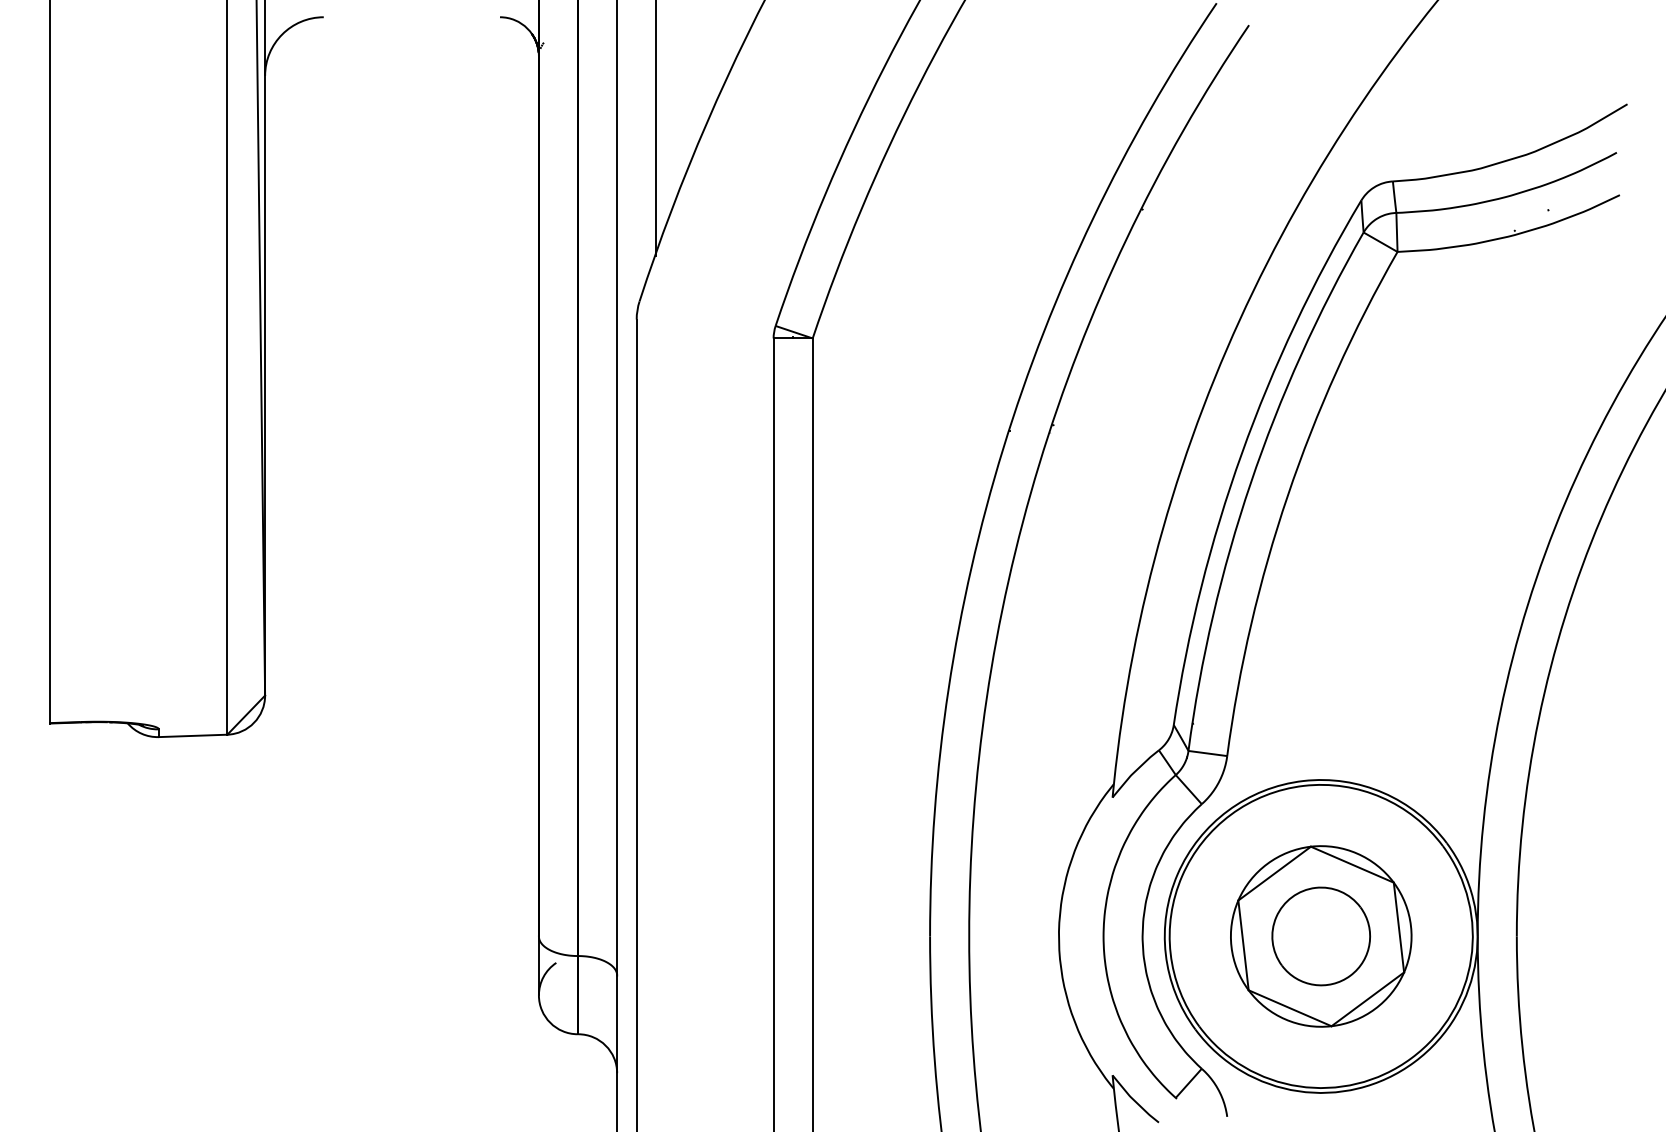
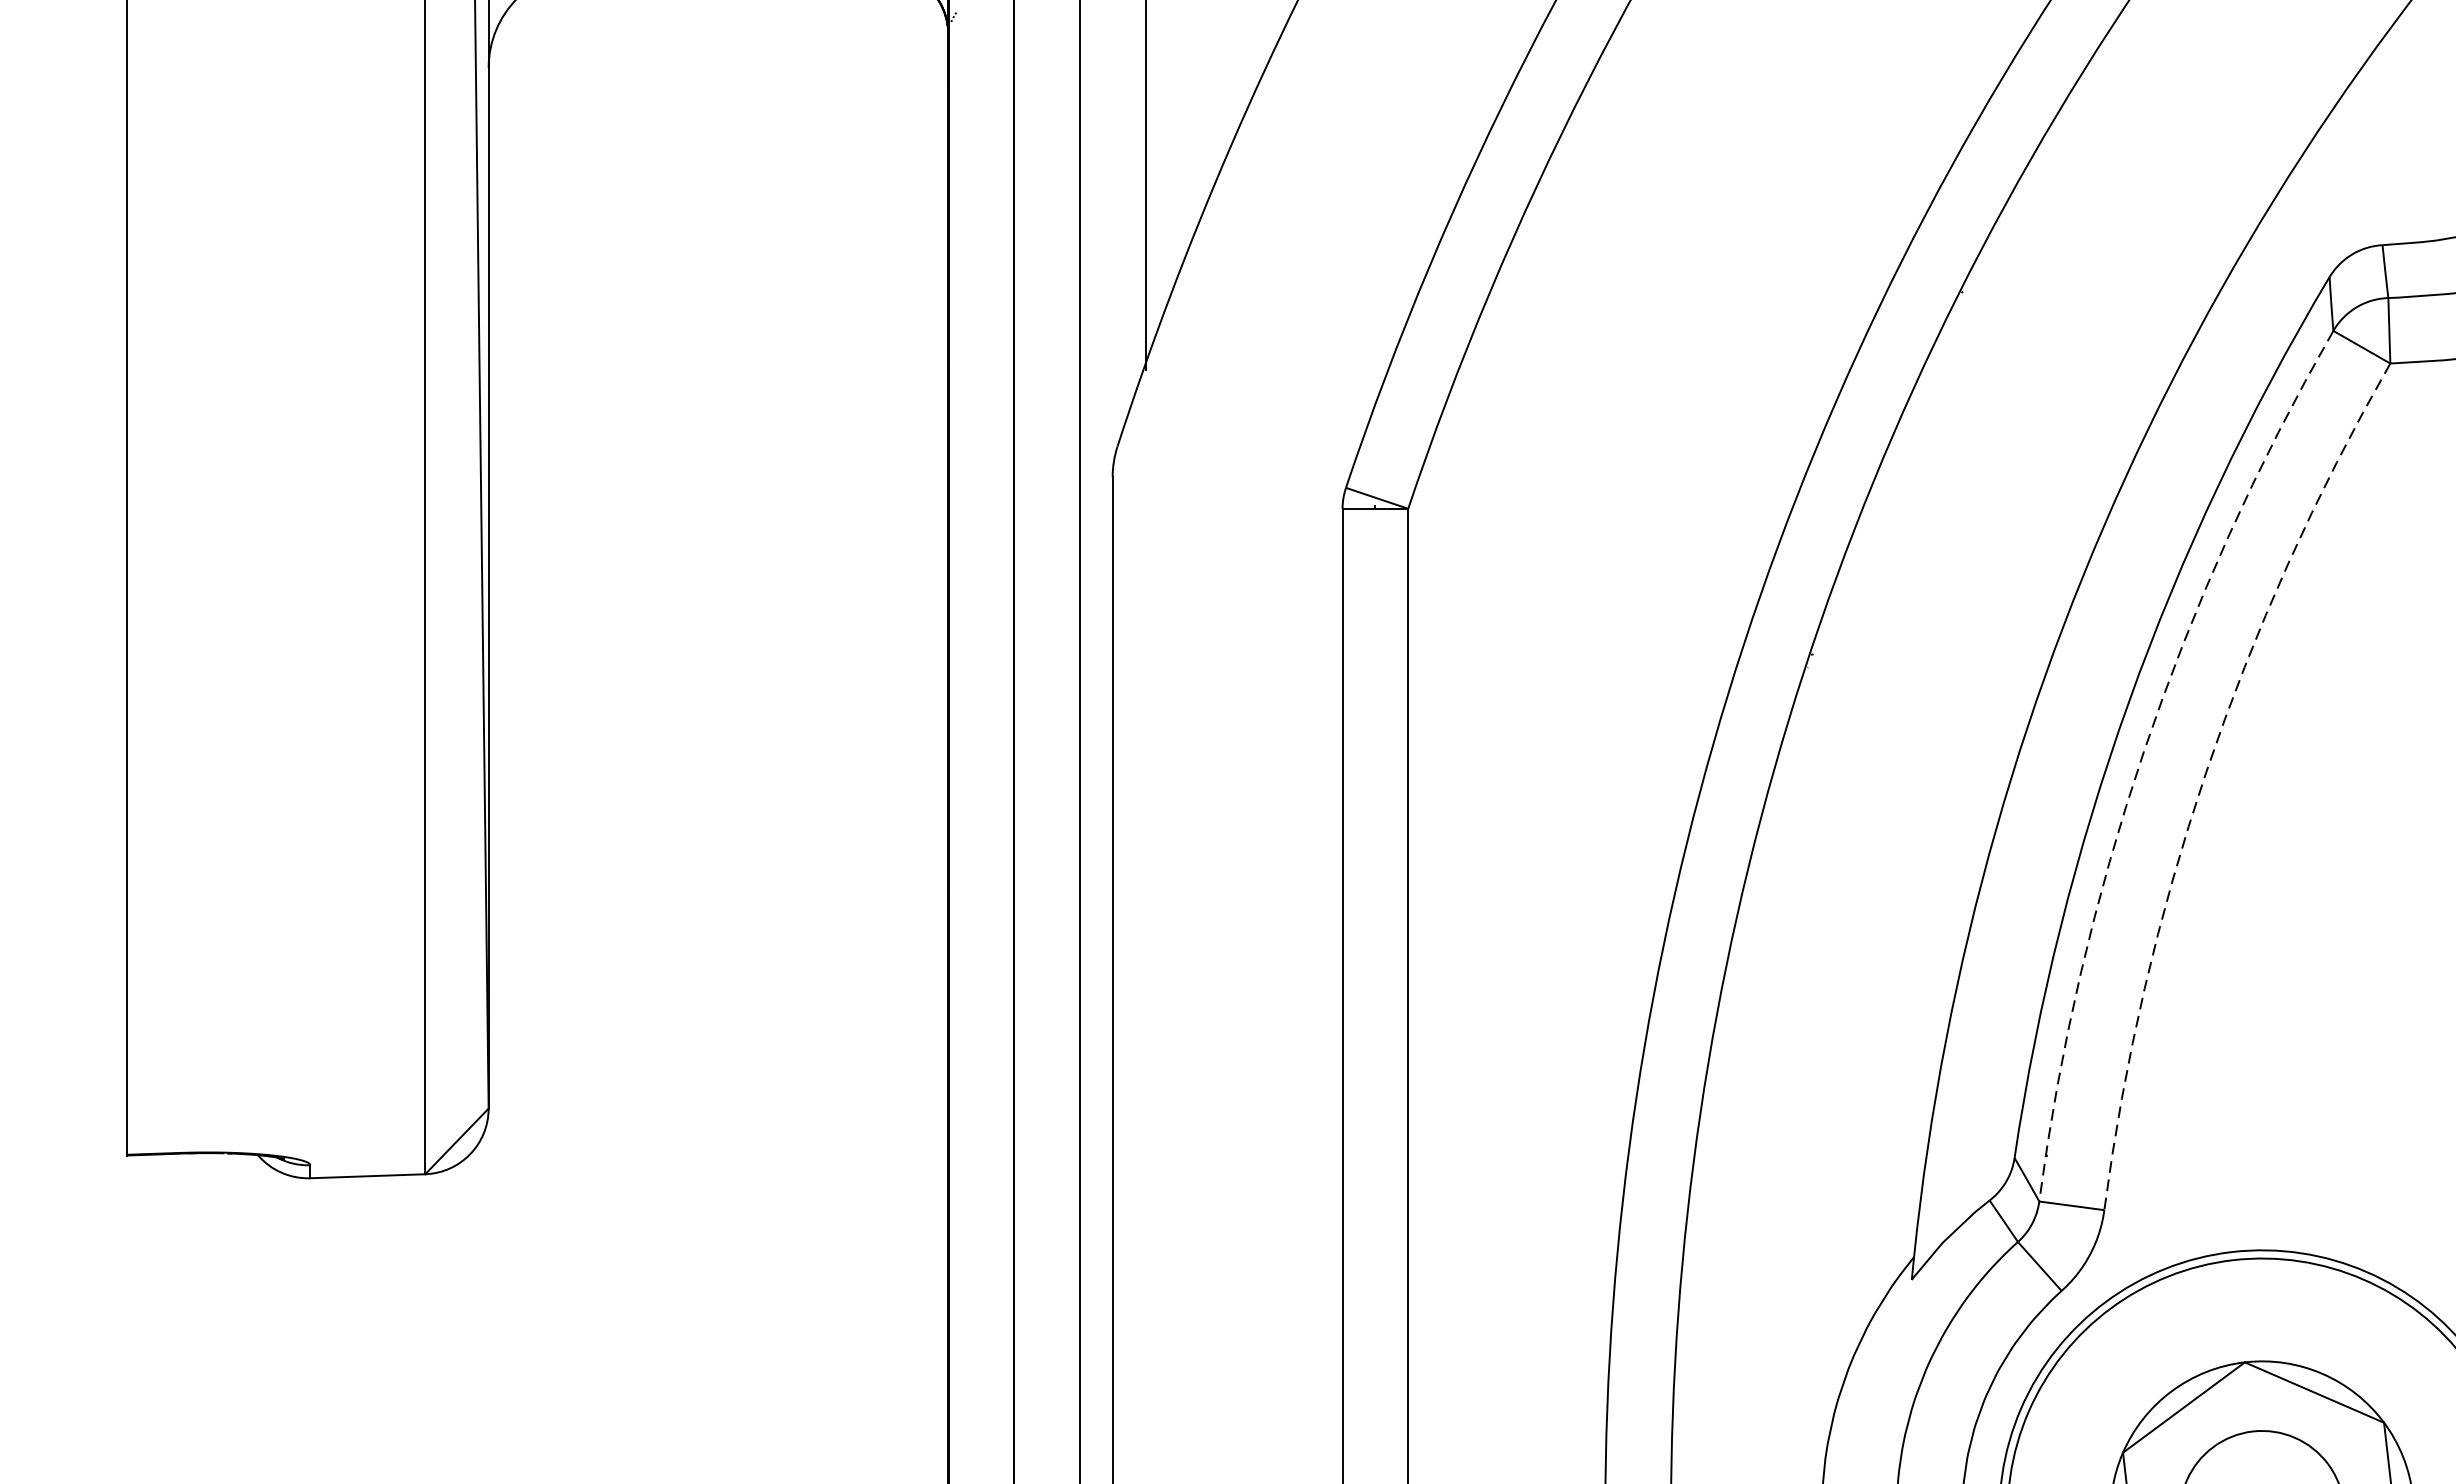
arc: (1250, 483) -> (2143, 752), solid -> dashed
arc: (1287, 495) -> (2205, 772), solid -> dashed

